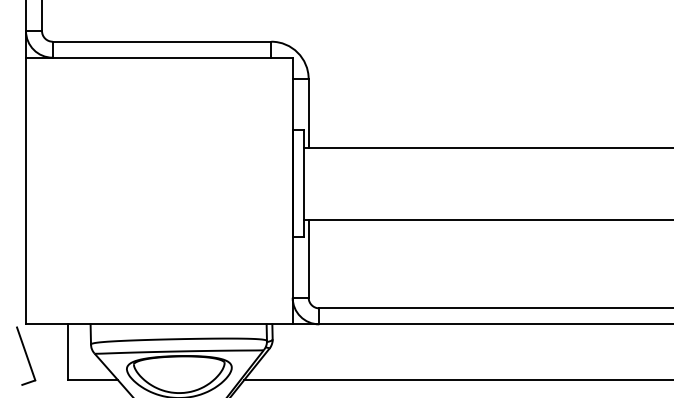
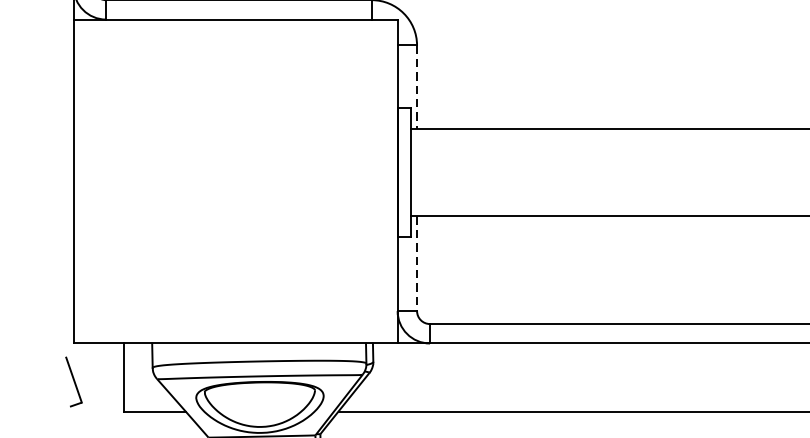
line: (308, 113) -> (416, 87), solid -> dashed
line: (308, 258) -> (416, 263), solid -> dashed
part: (26, 355) -> (74, 381), size x0.7

